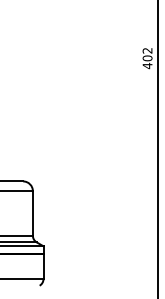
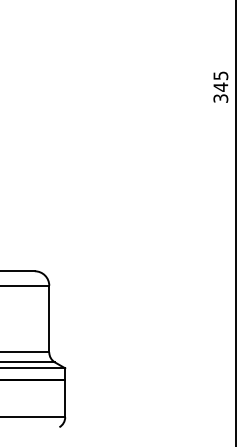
text: (147, 58) -> (220, 87), 402 -> 345

